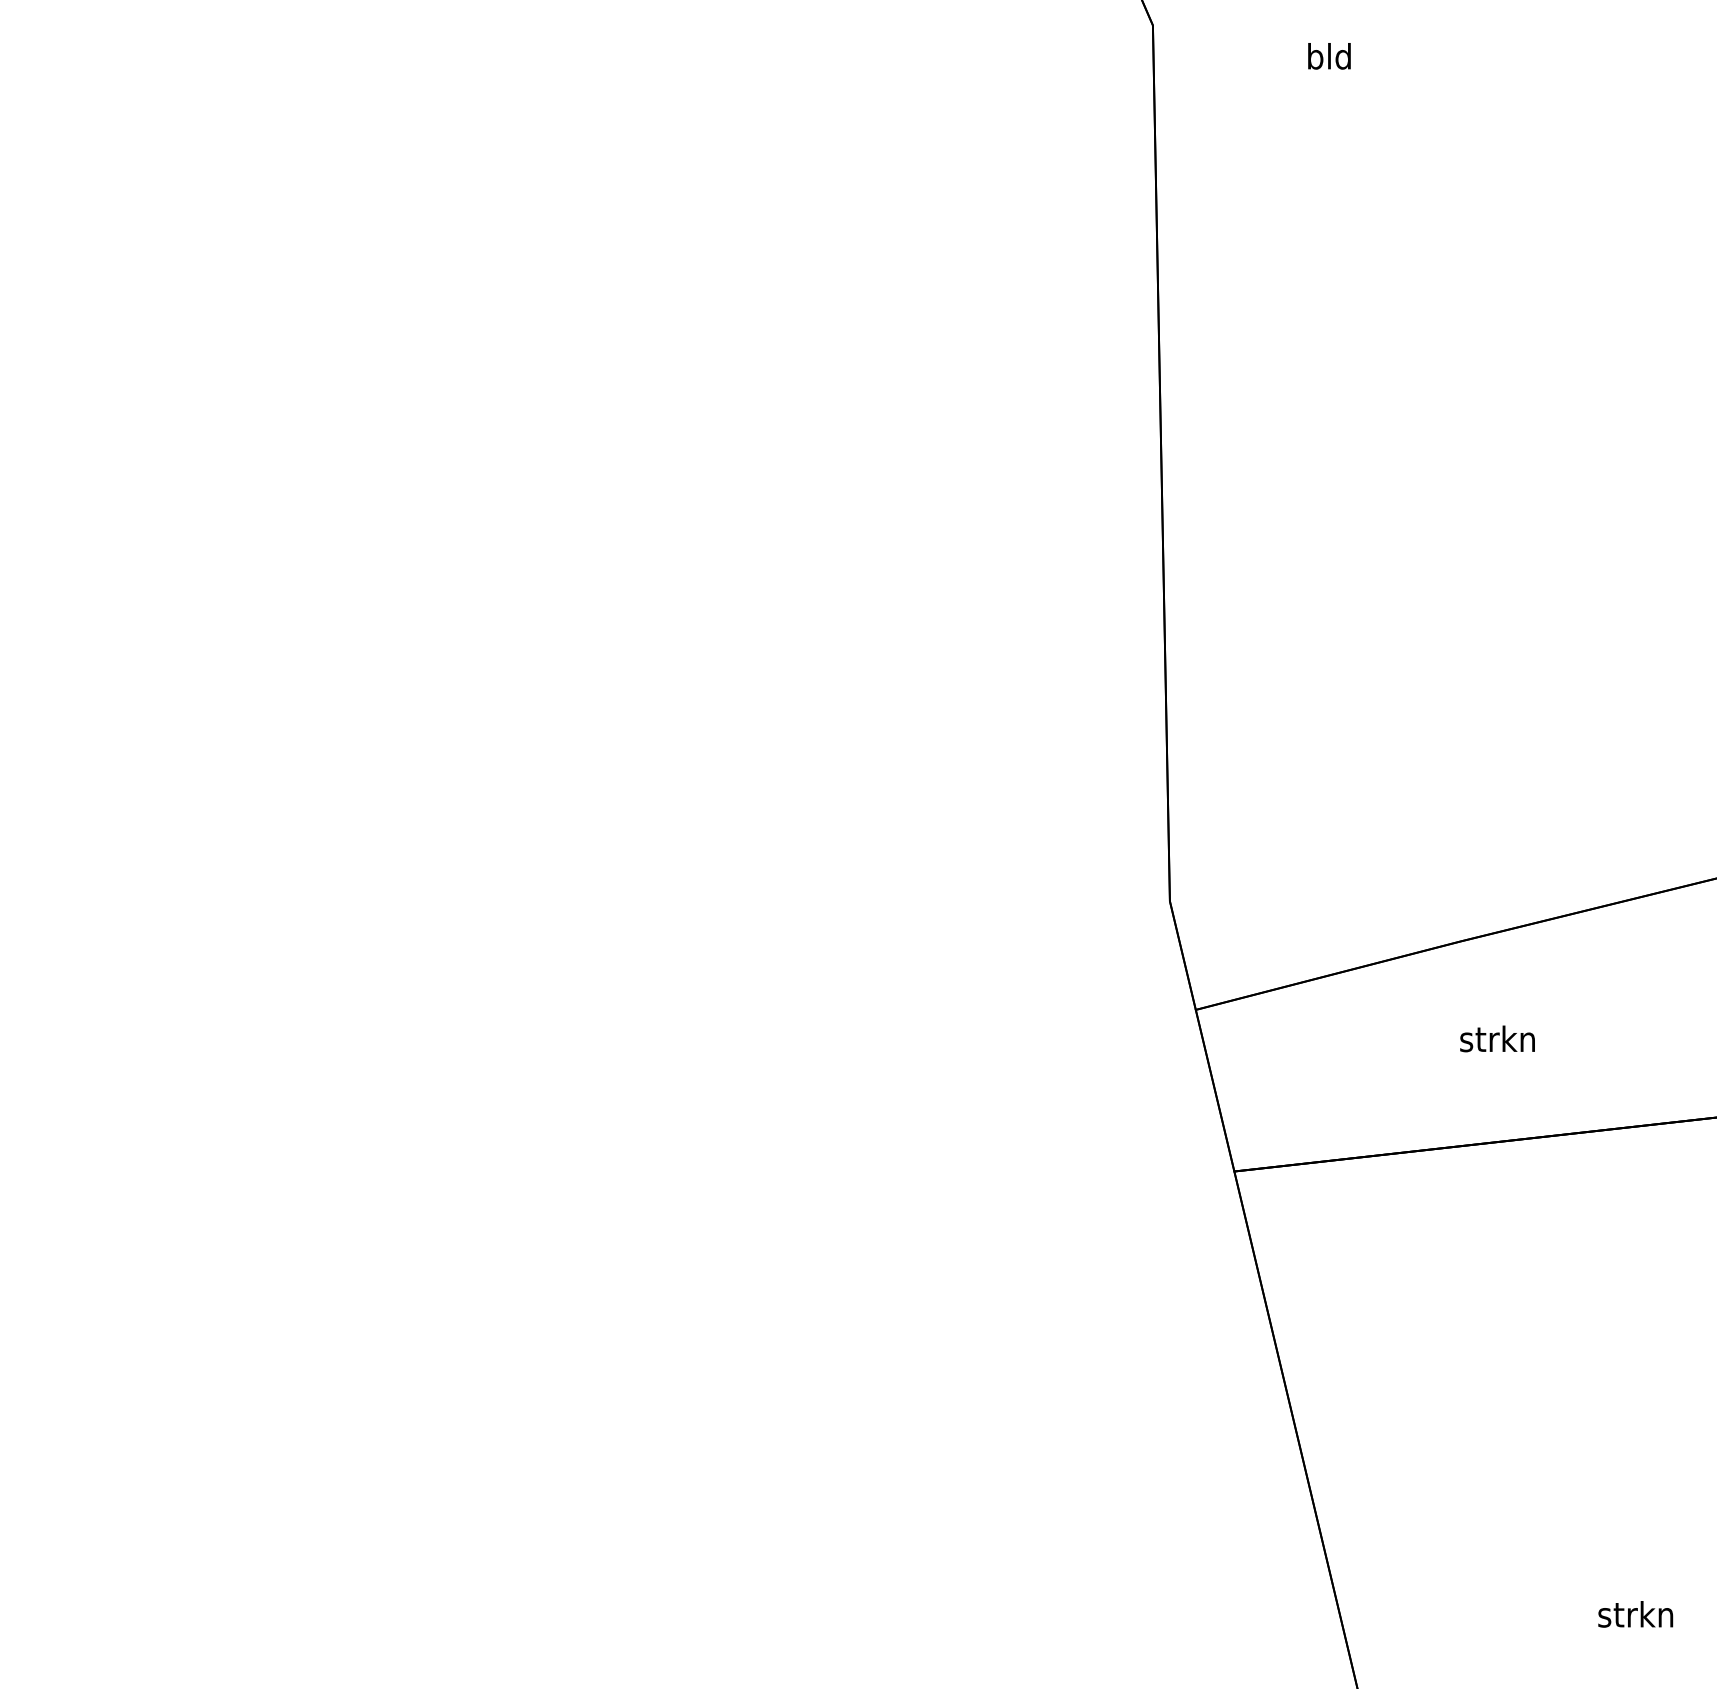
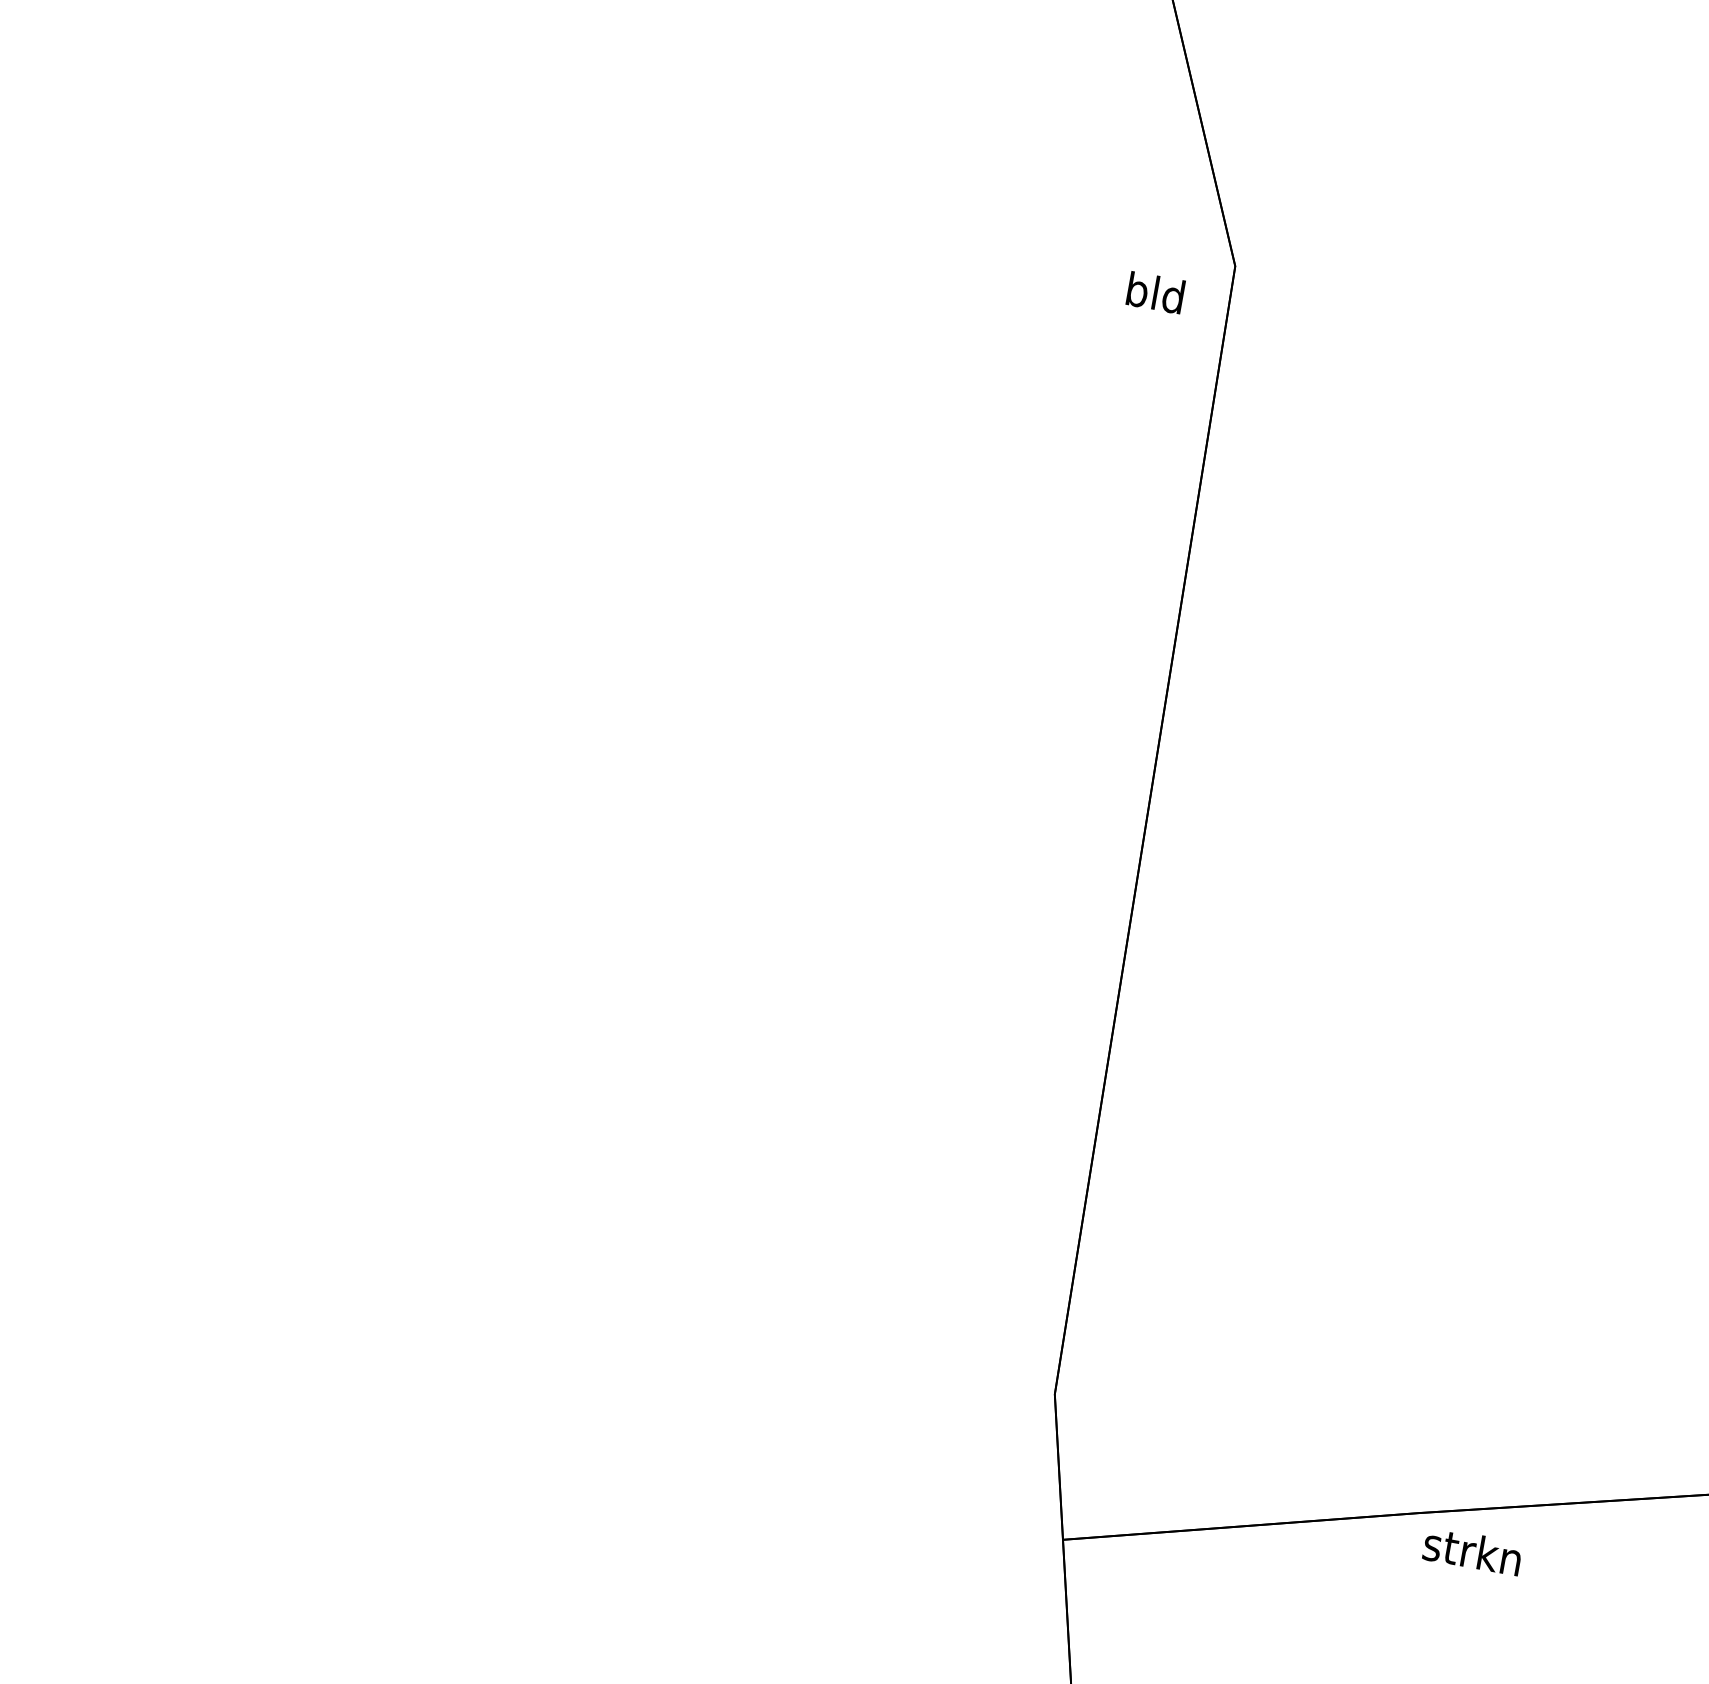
text: (1329, 56) -> (1155, 293), moved
text: (1497, 1038) -> (1472, 1550), moved

